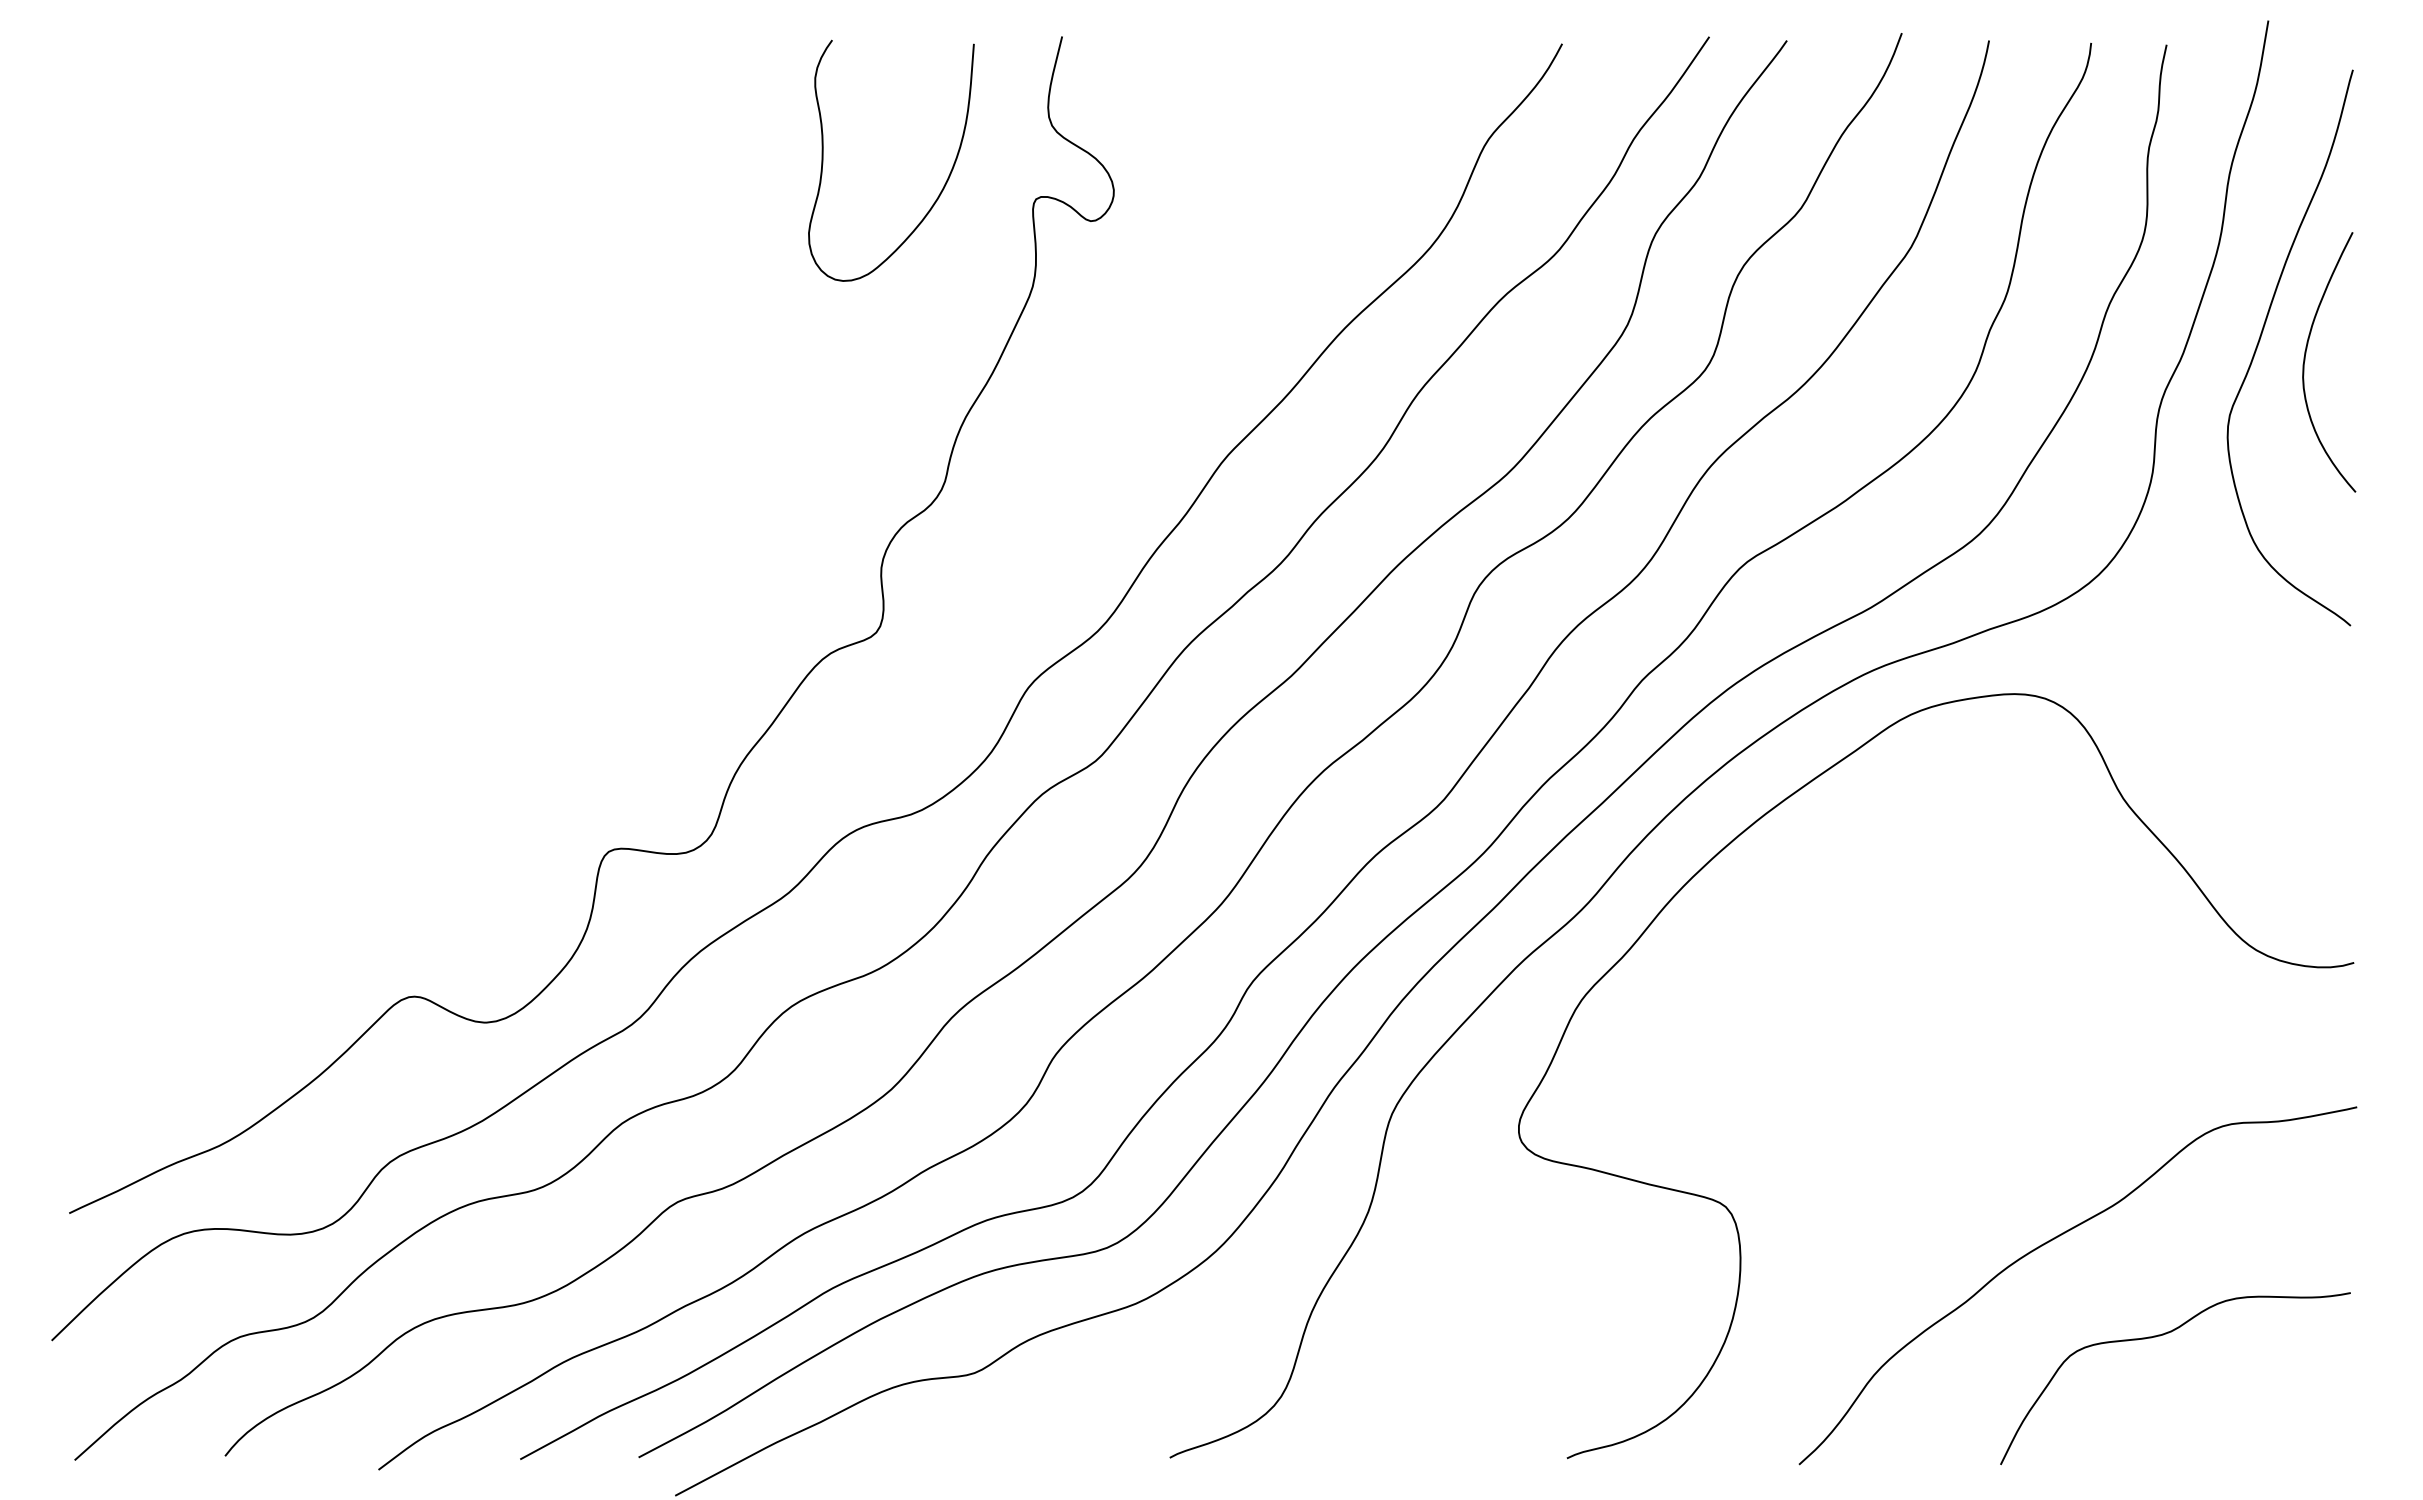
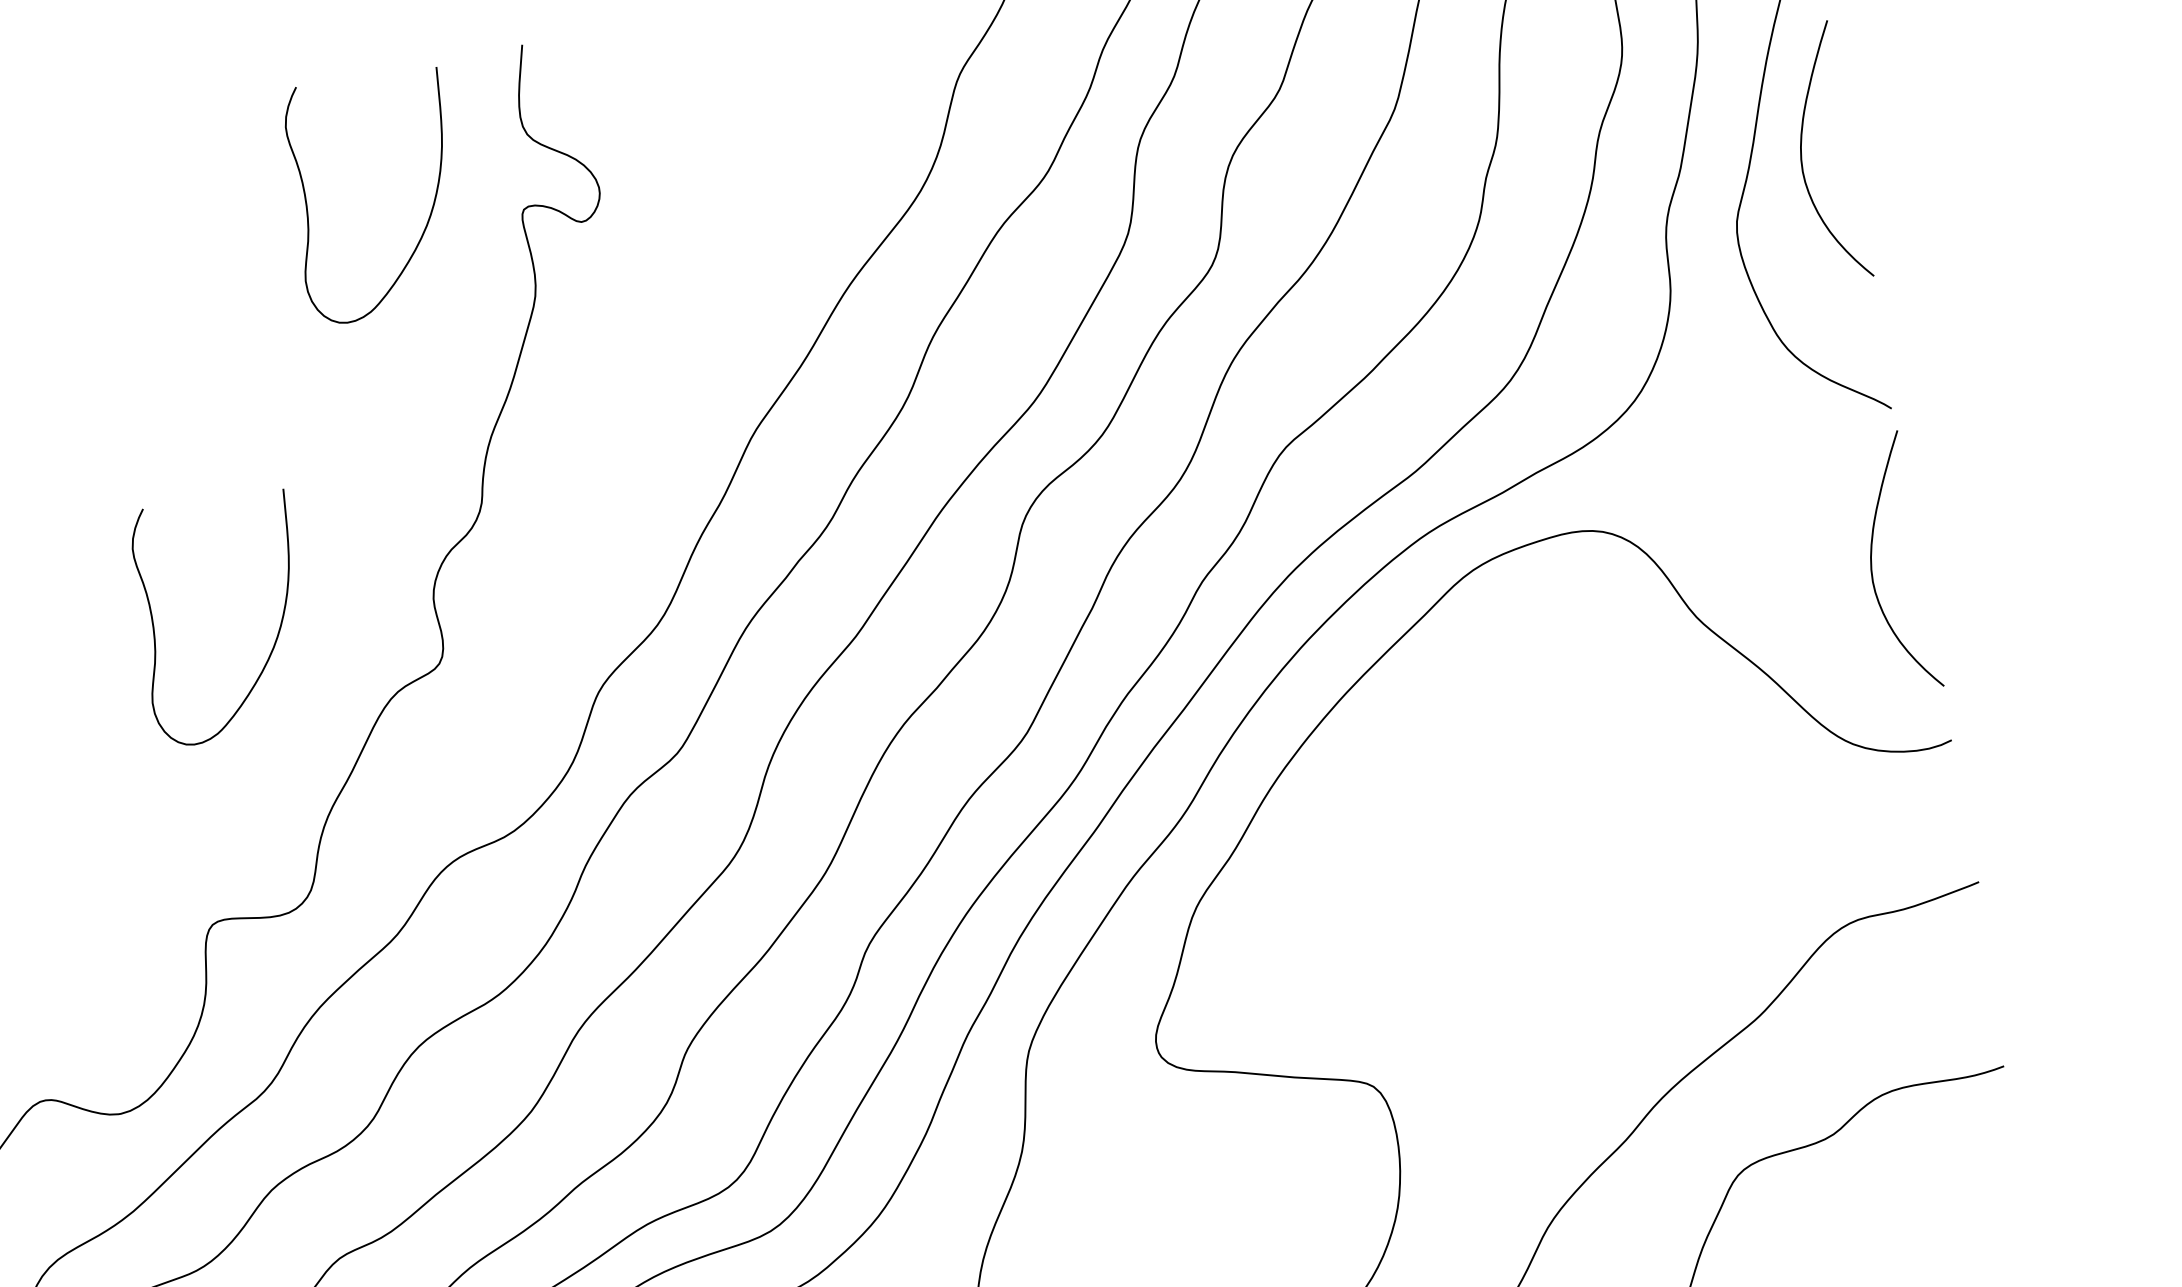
curve: (719, 579) -> (275, 637), added
curve: (2305, 777) -> (1872, 565), added

